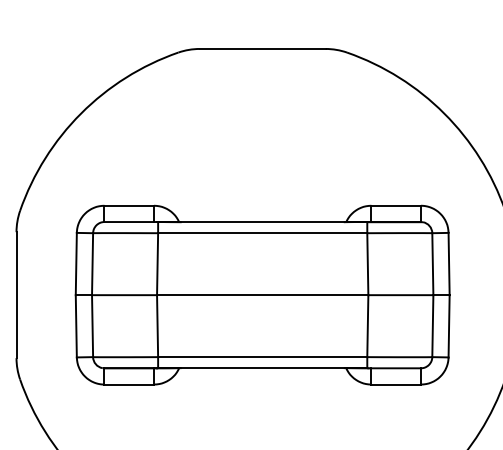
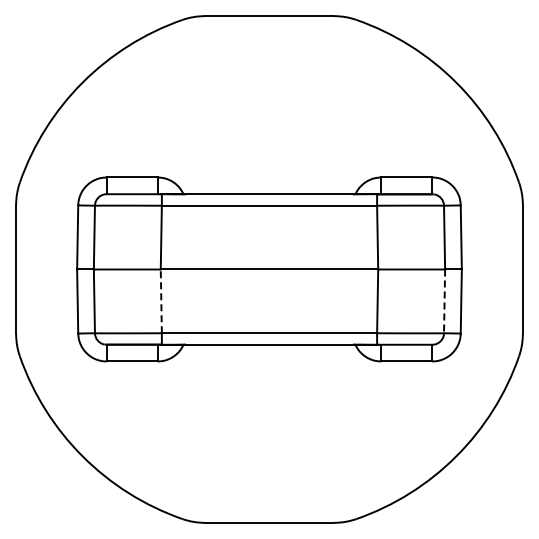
line: (157, 326) -> (161, 301), solid -> dashed
line: (432, 326) -> (444, 301), solid -> dashed

